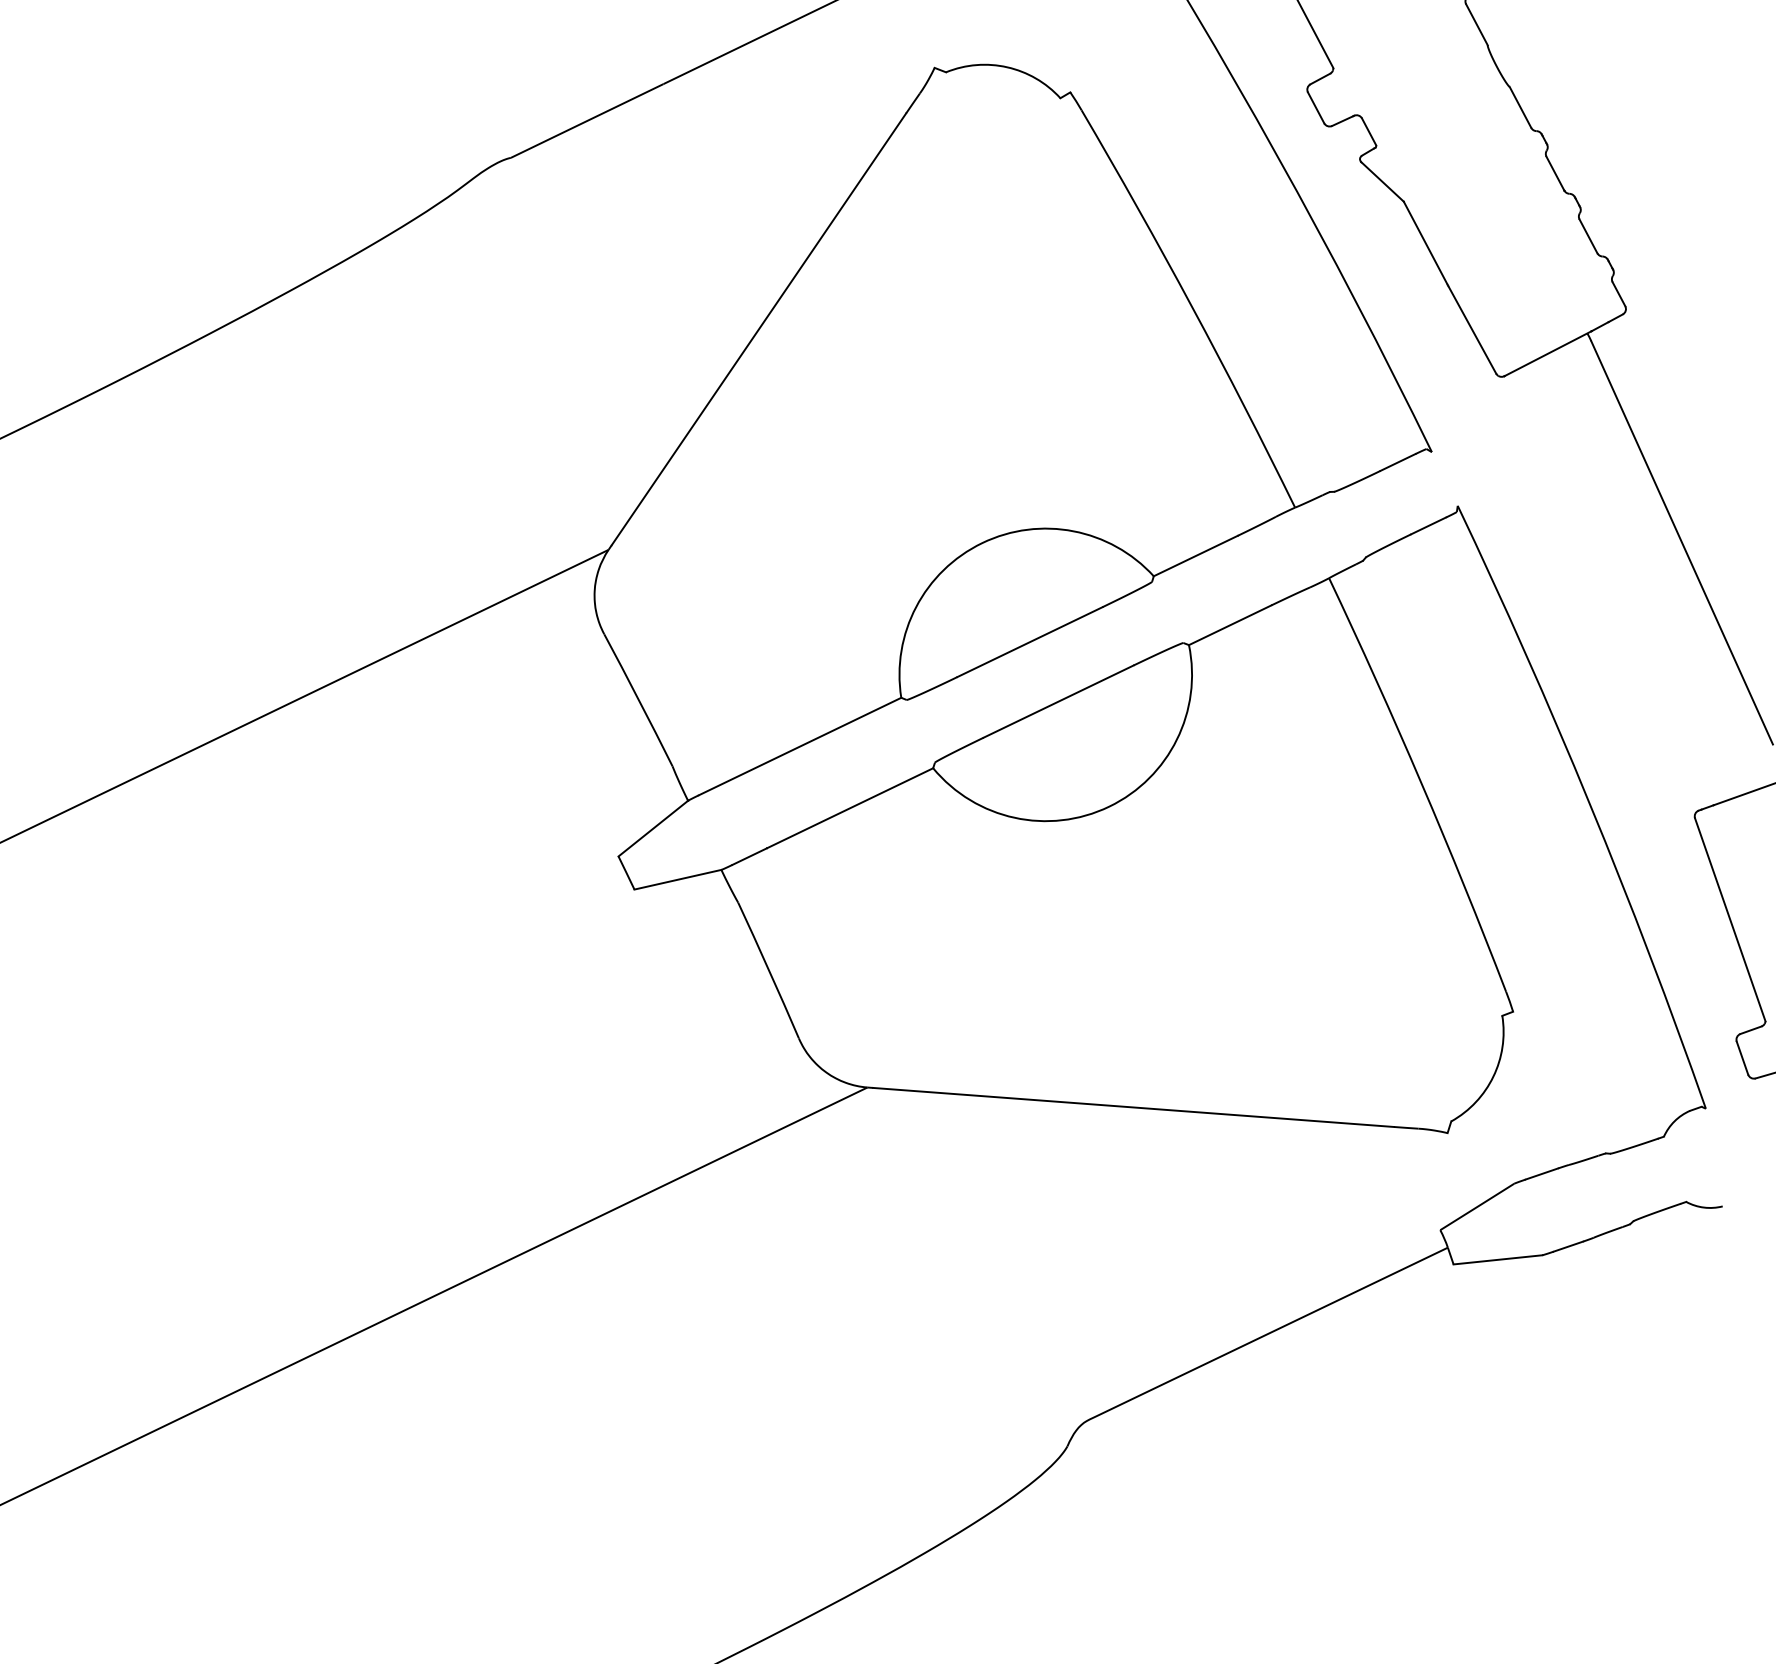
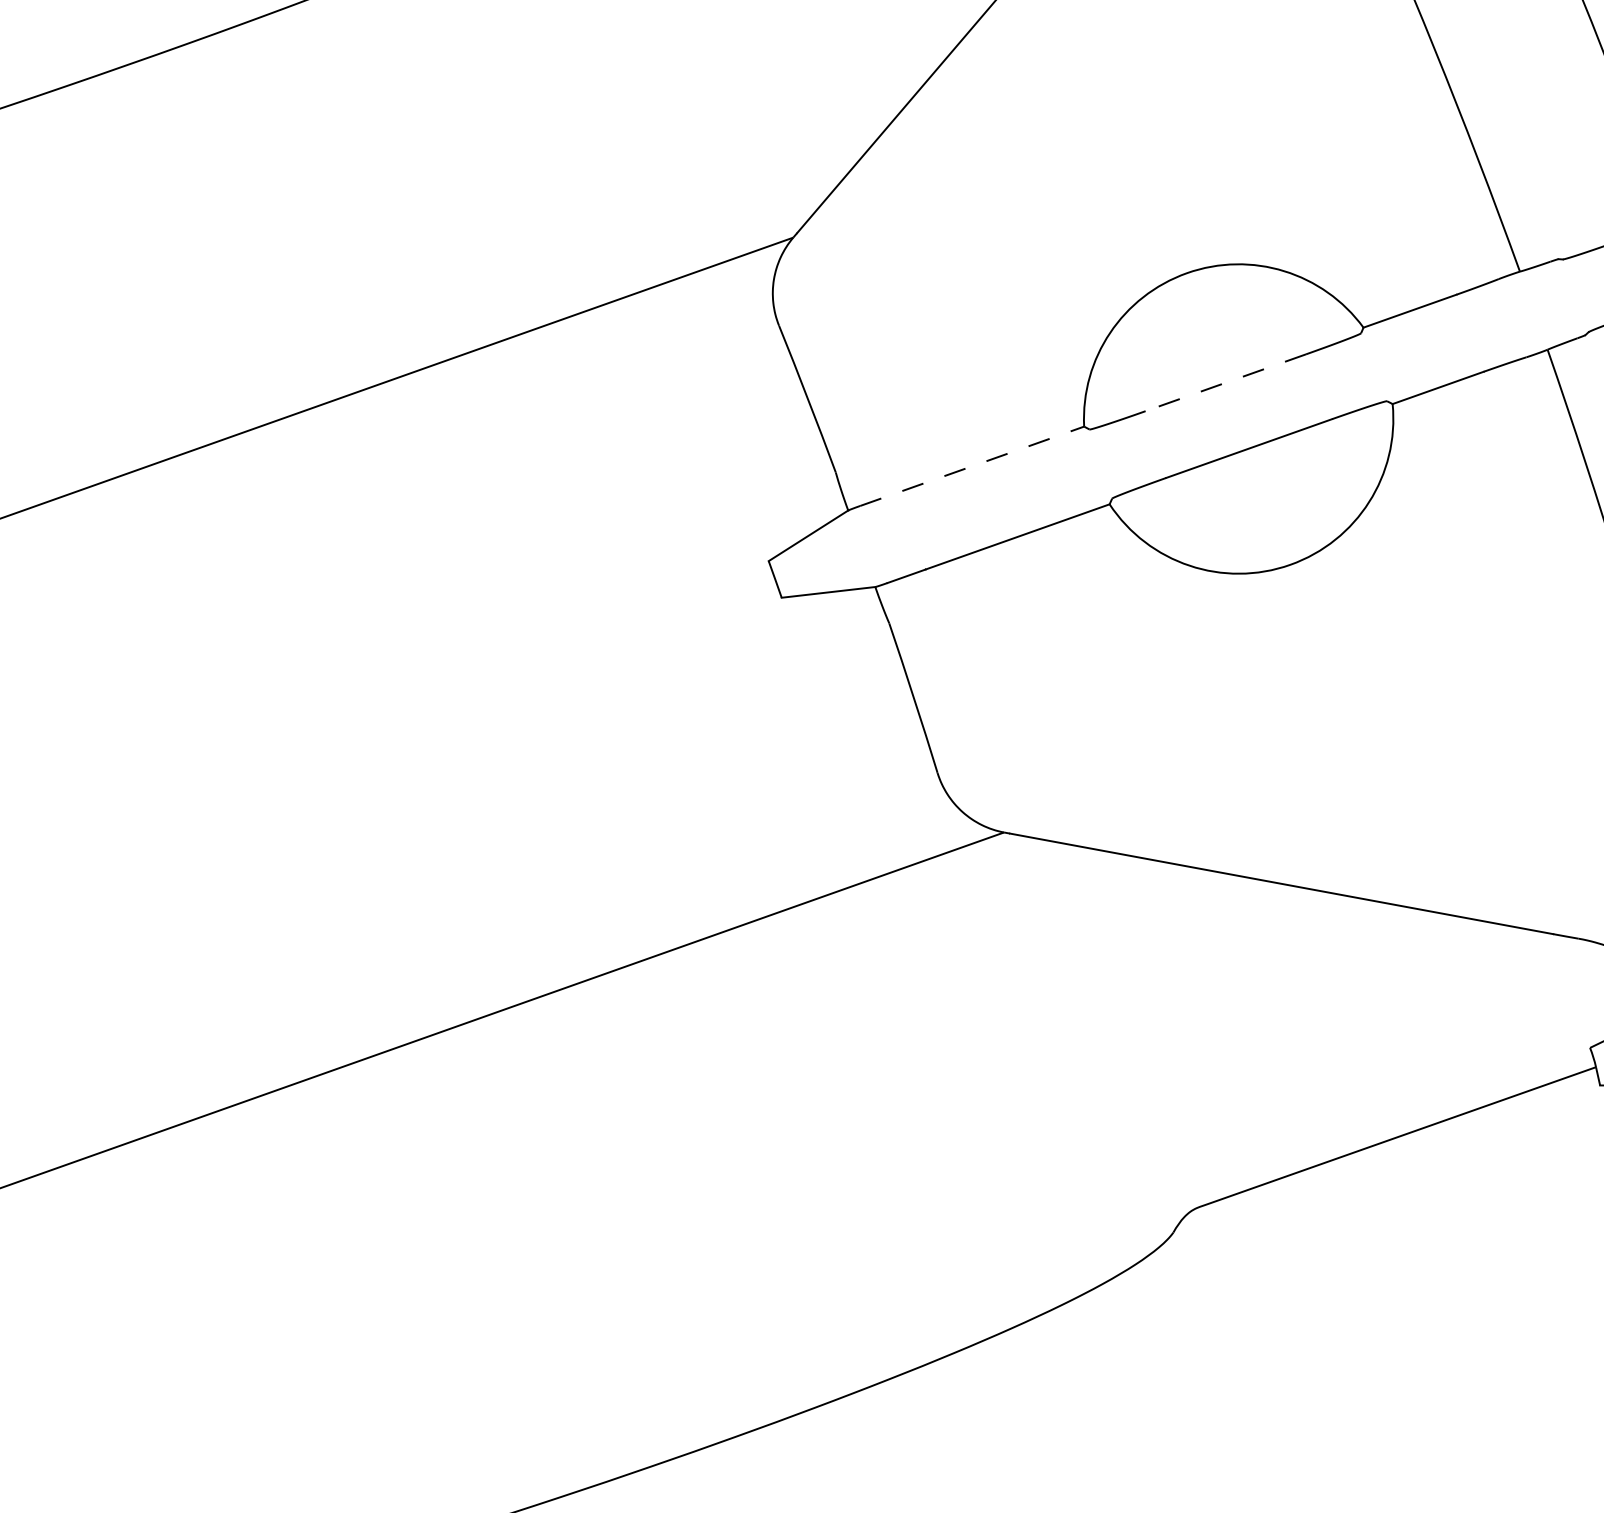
line: (1029, 642) -> (1225, 383), solid -> dashed
line: (800, 746) -> (972, 466), solid -> dashed

